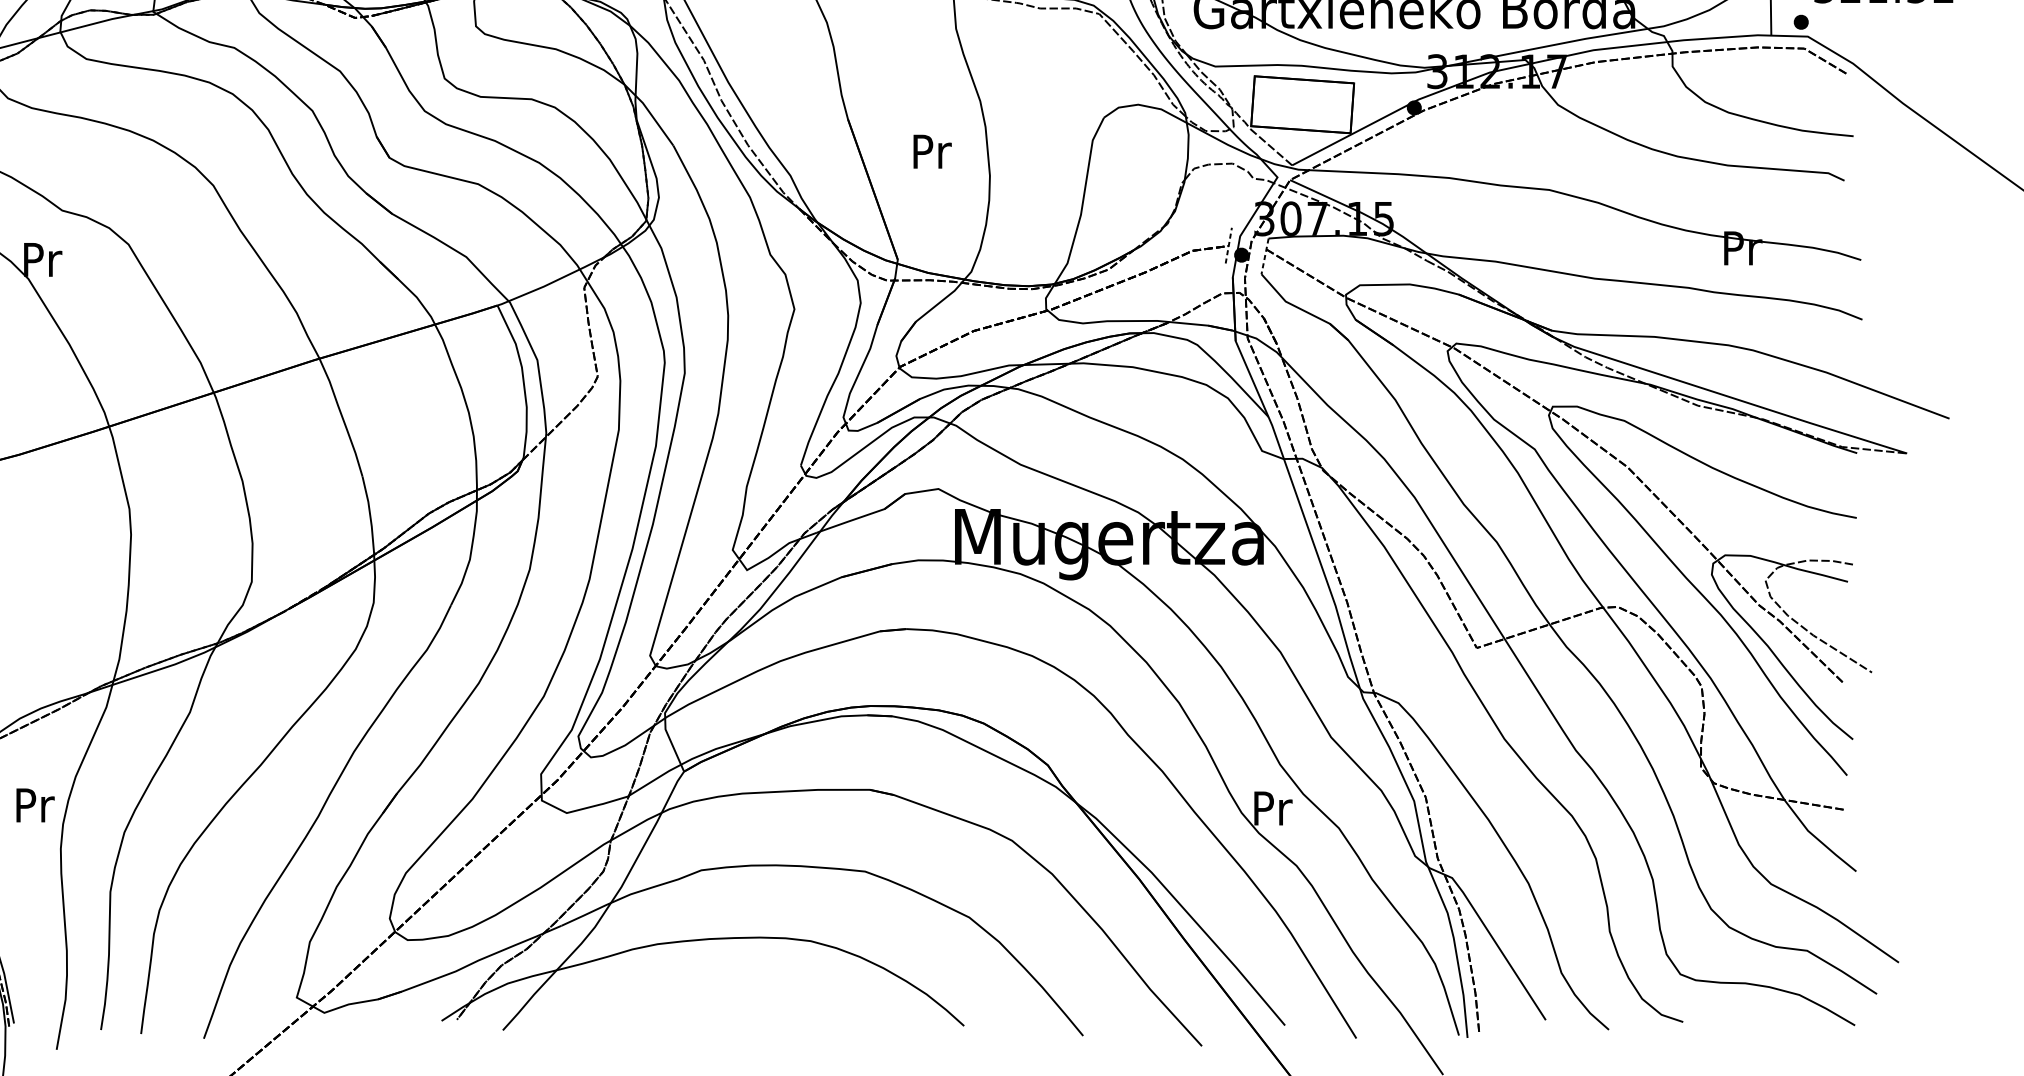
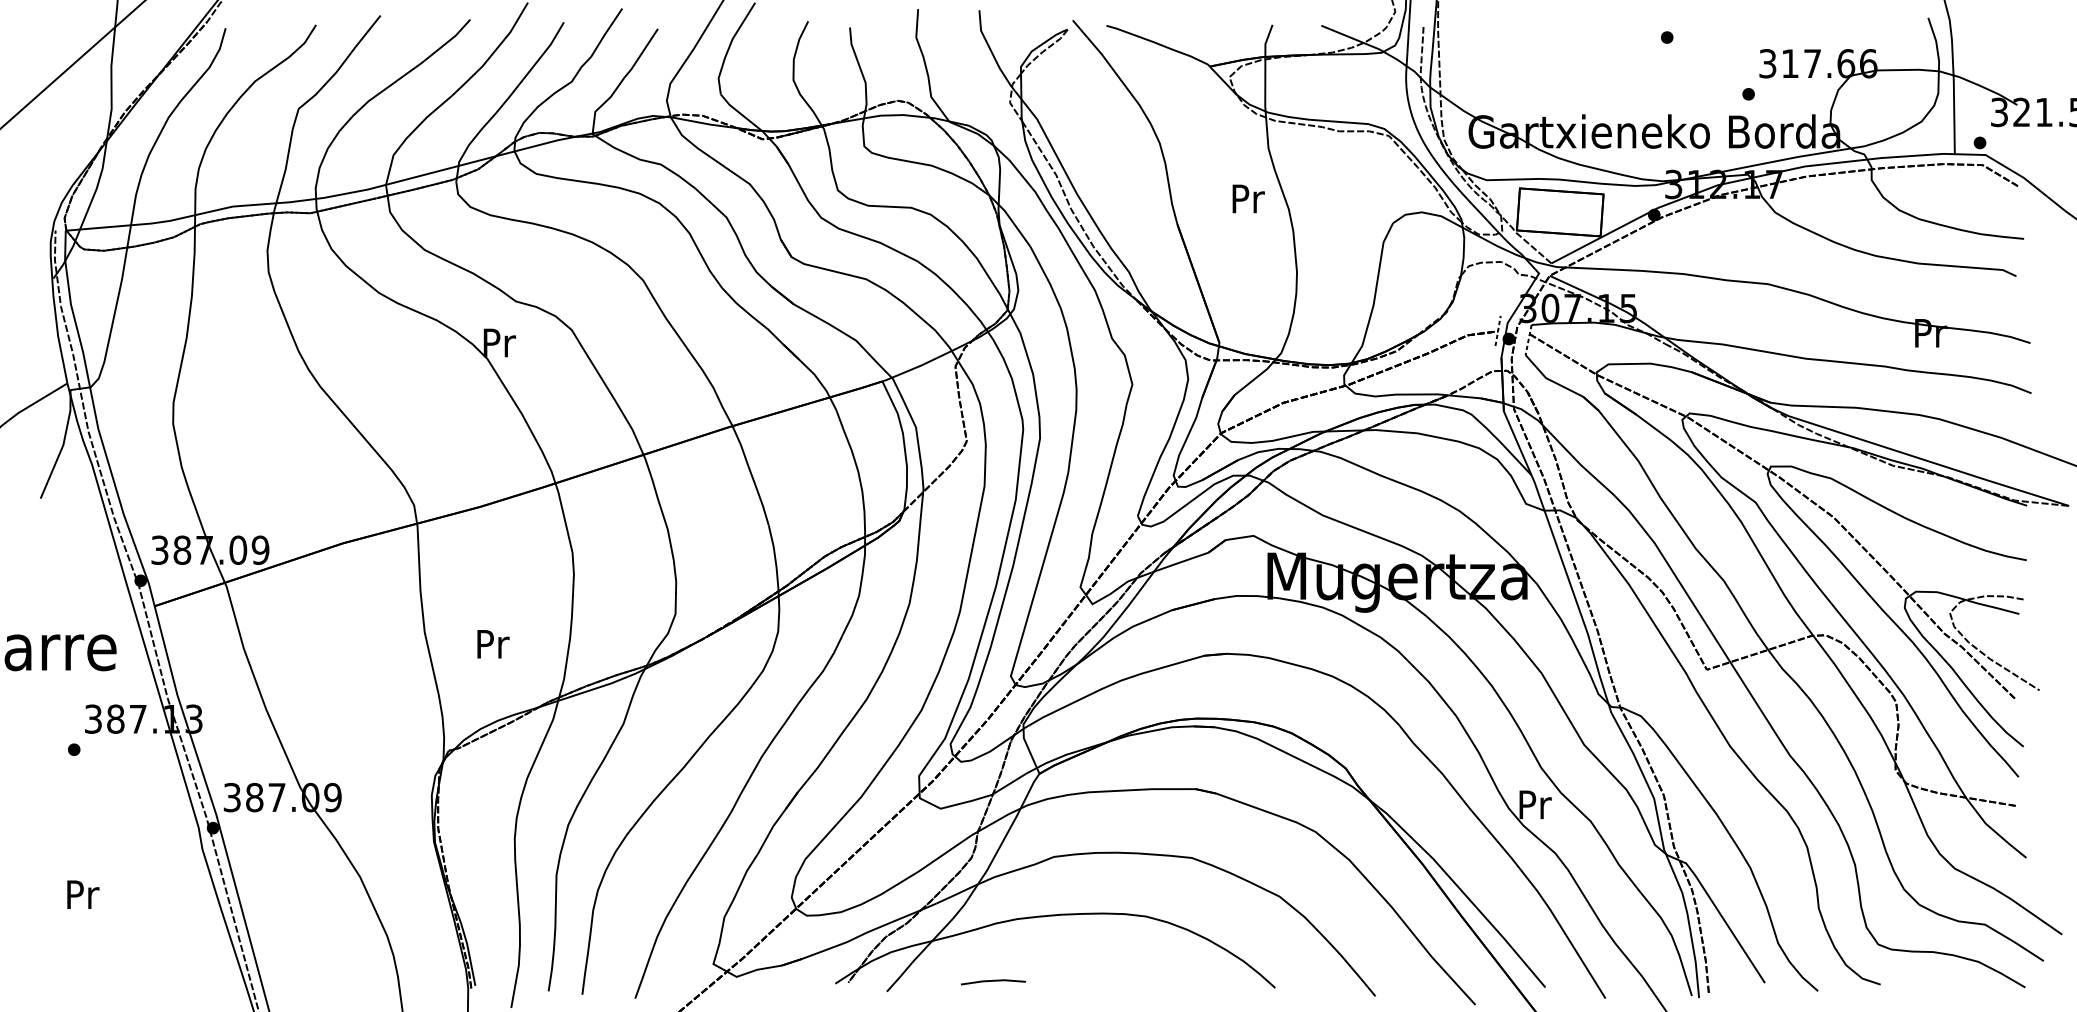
text: (932, 151) -> (1248, 198), moved
text: (35, 805) -> (493, 644), moved
line: (629, 1018) -> (993, 981), added

